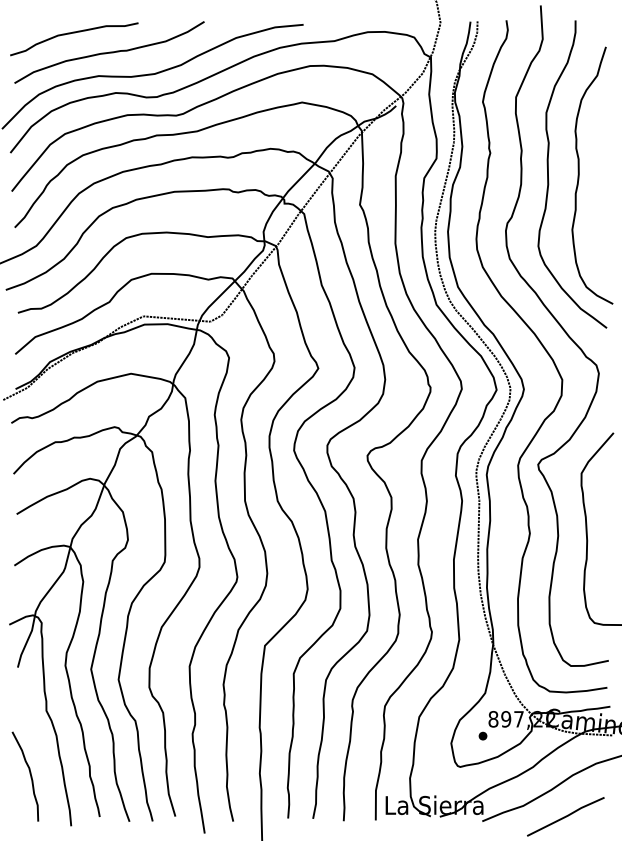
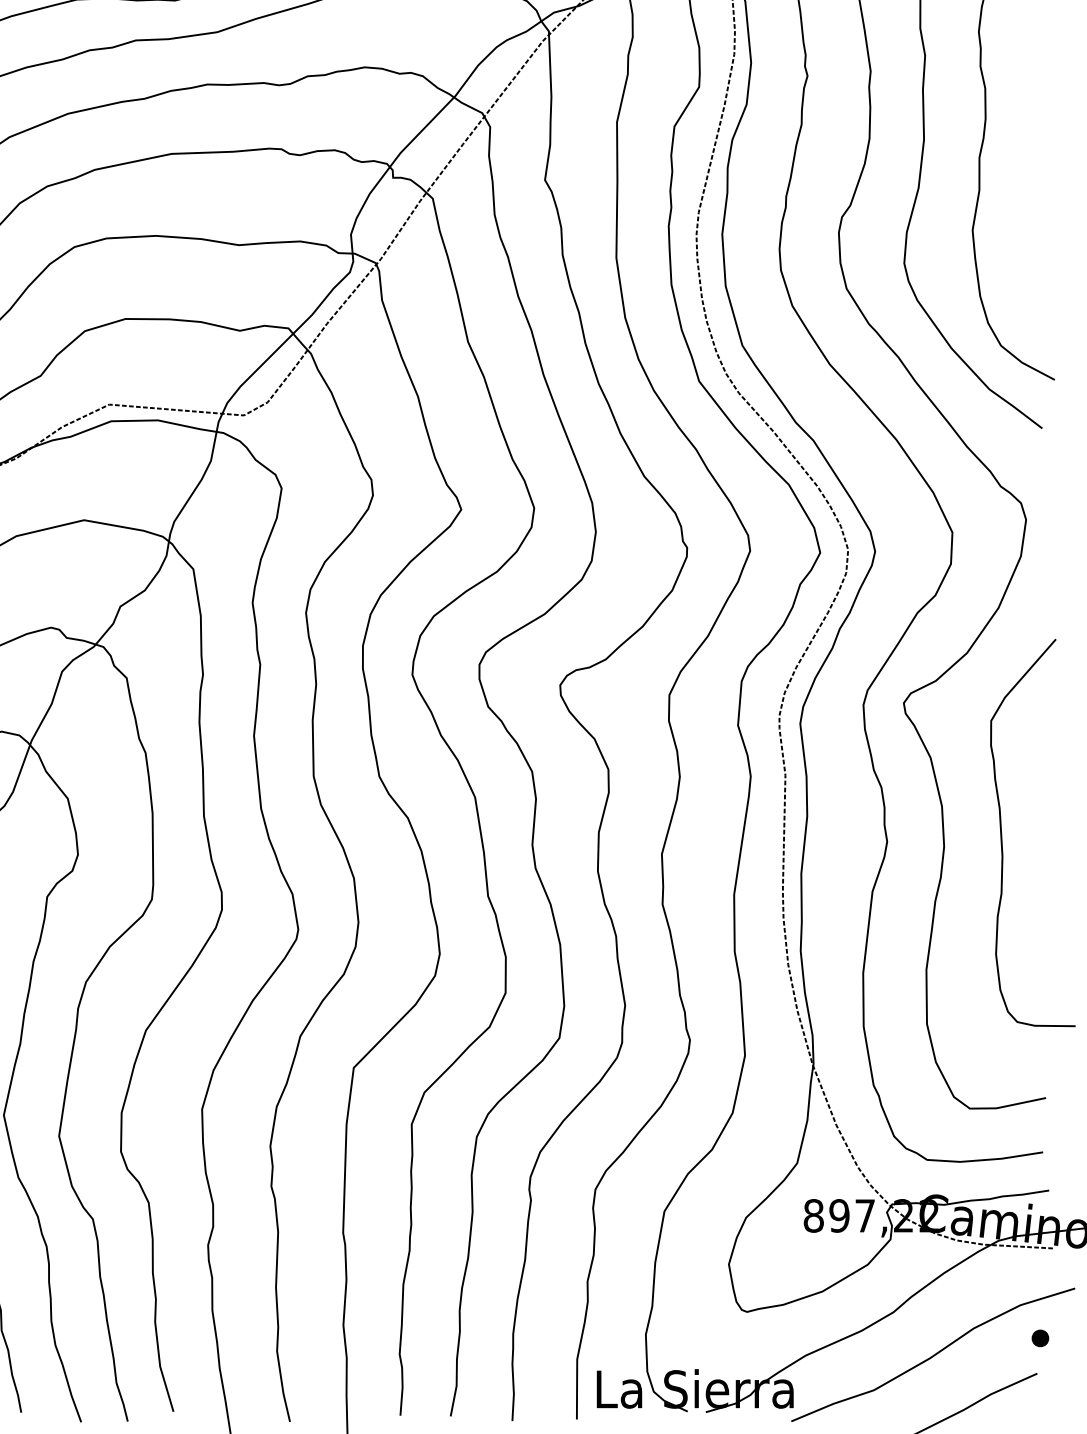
part: (482, 735) -> (1039, 1337), moved

